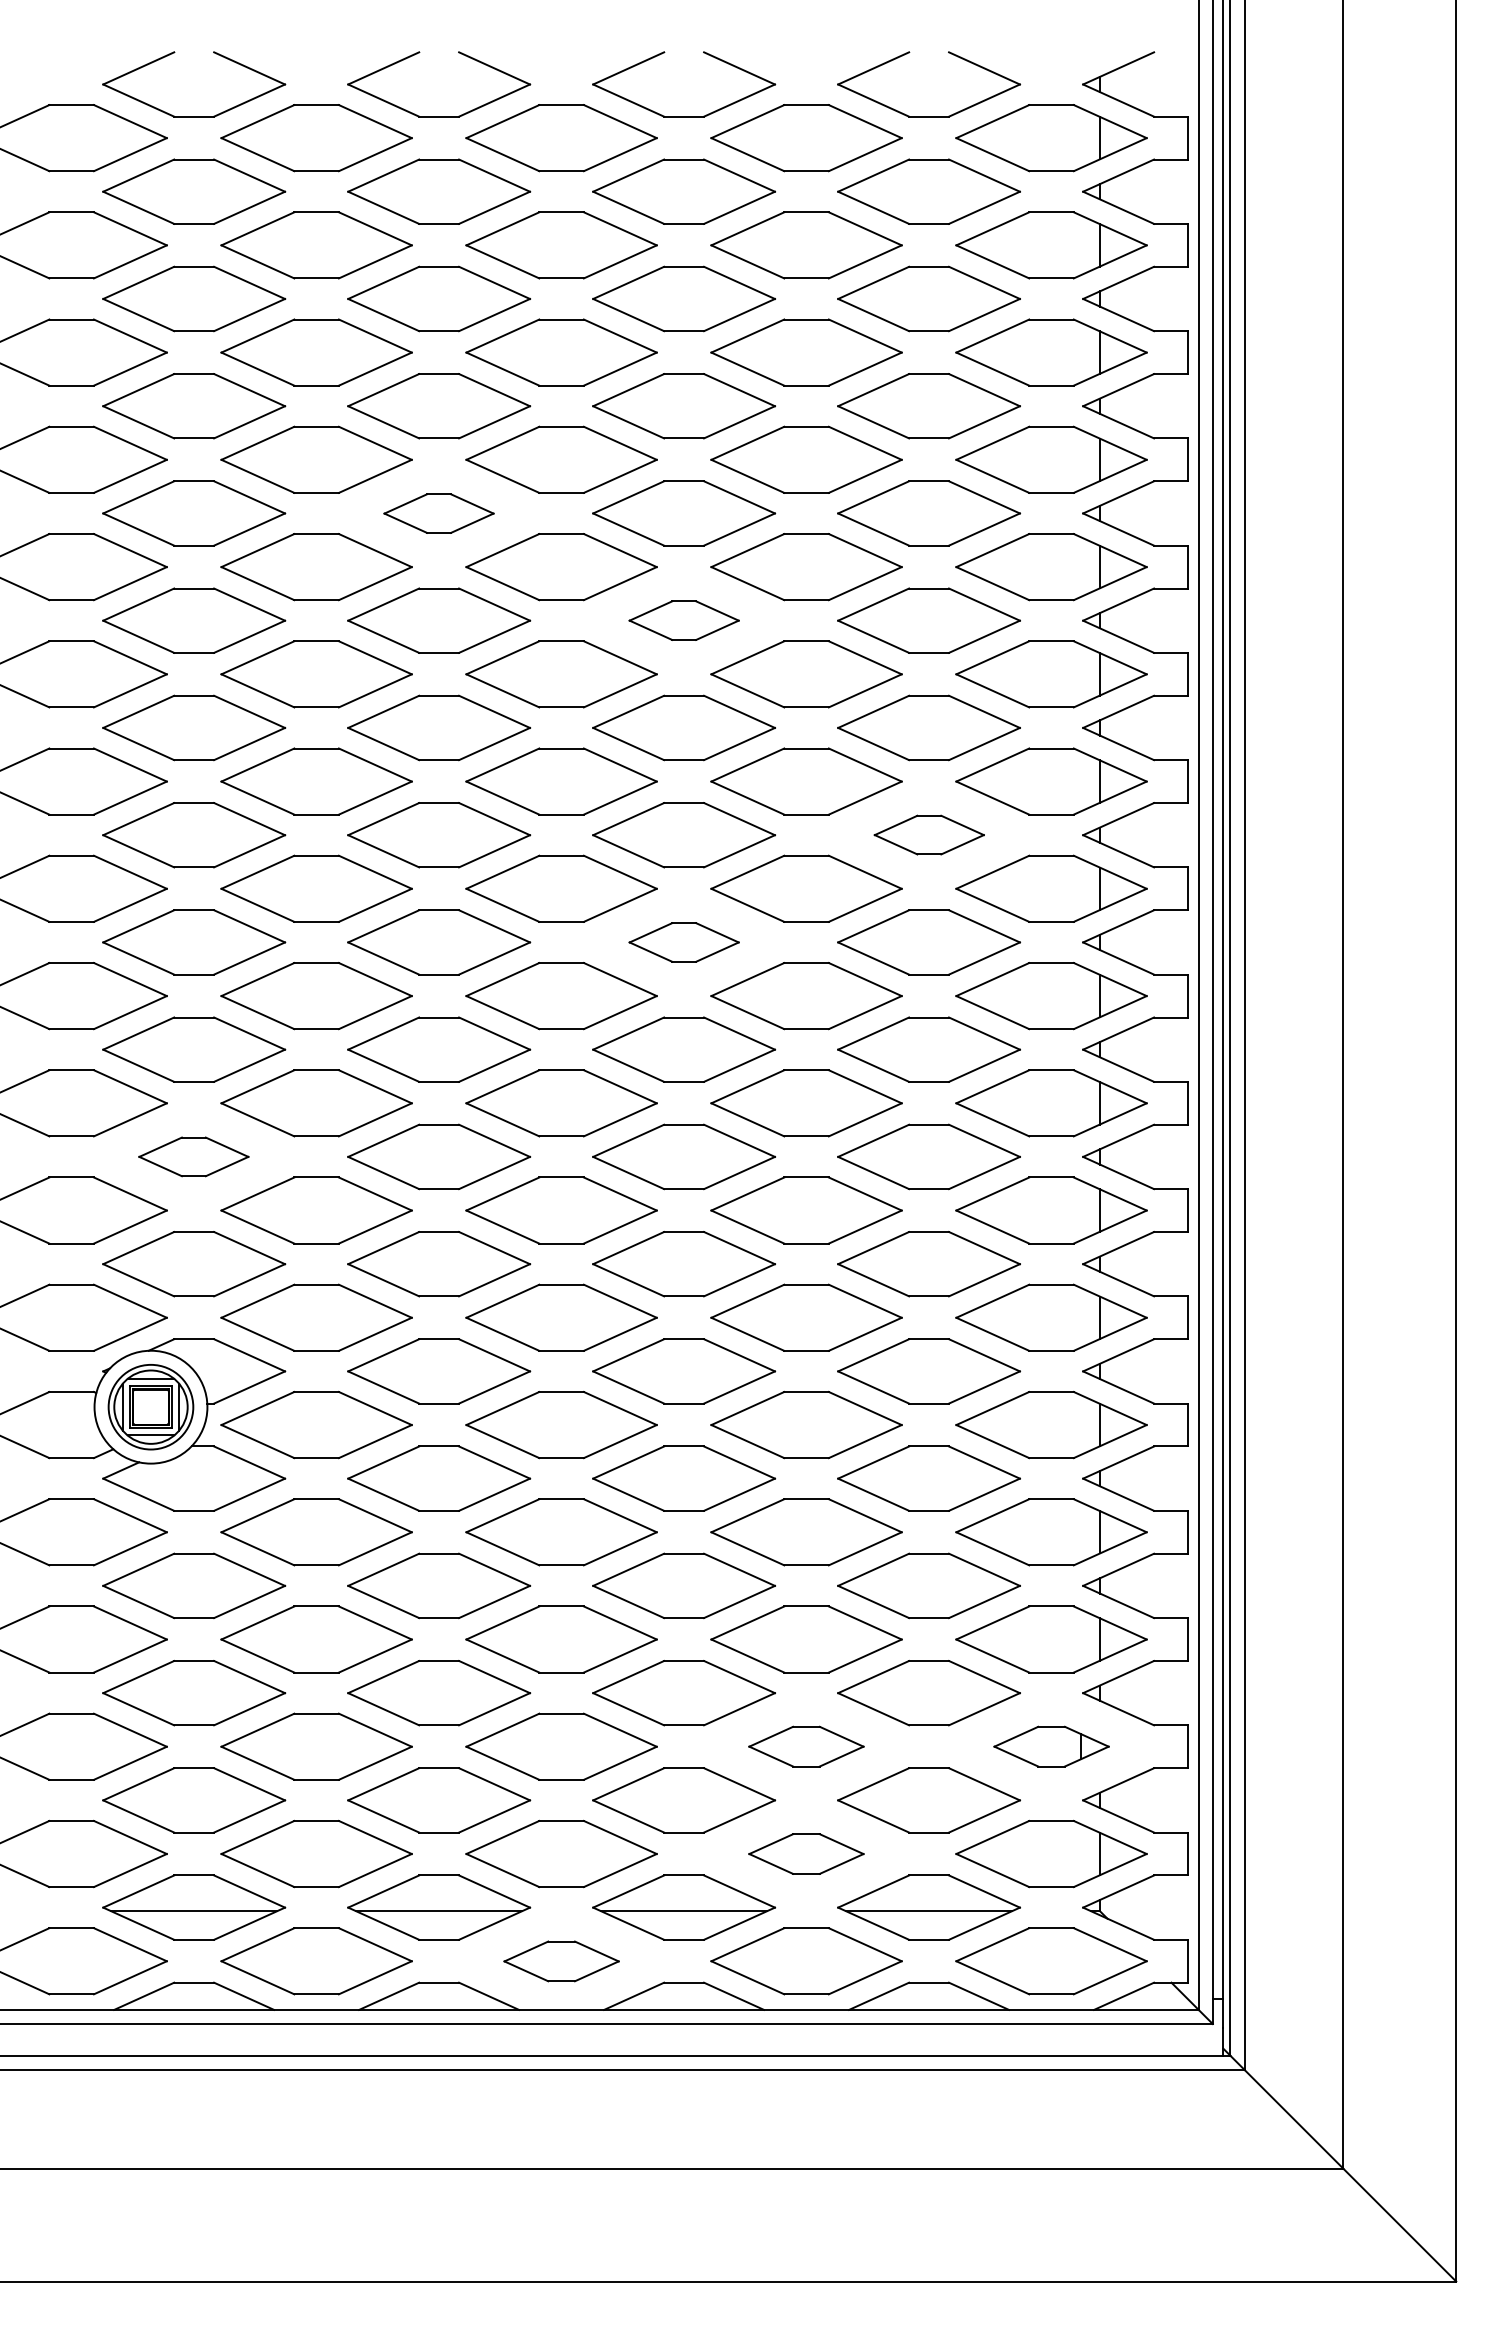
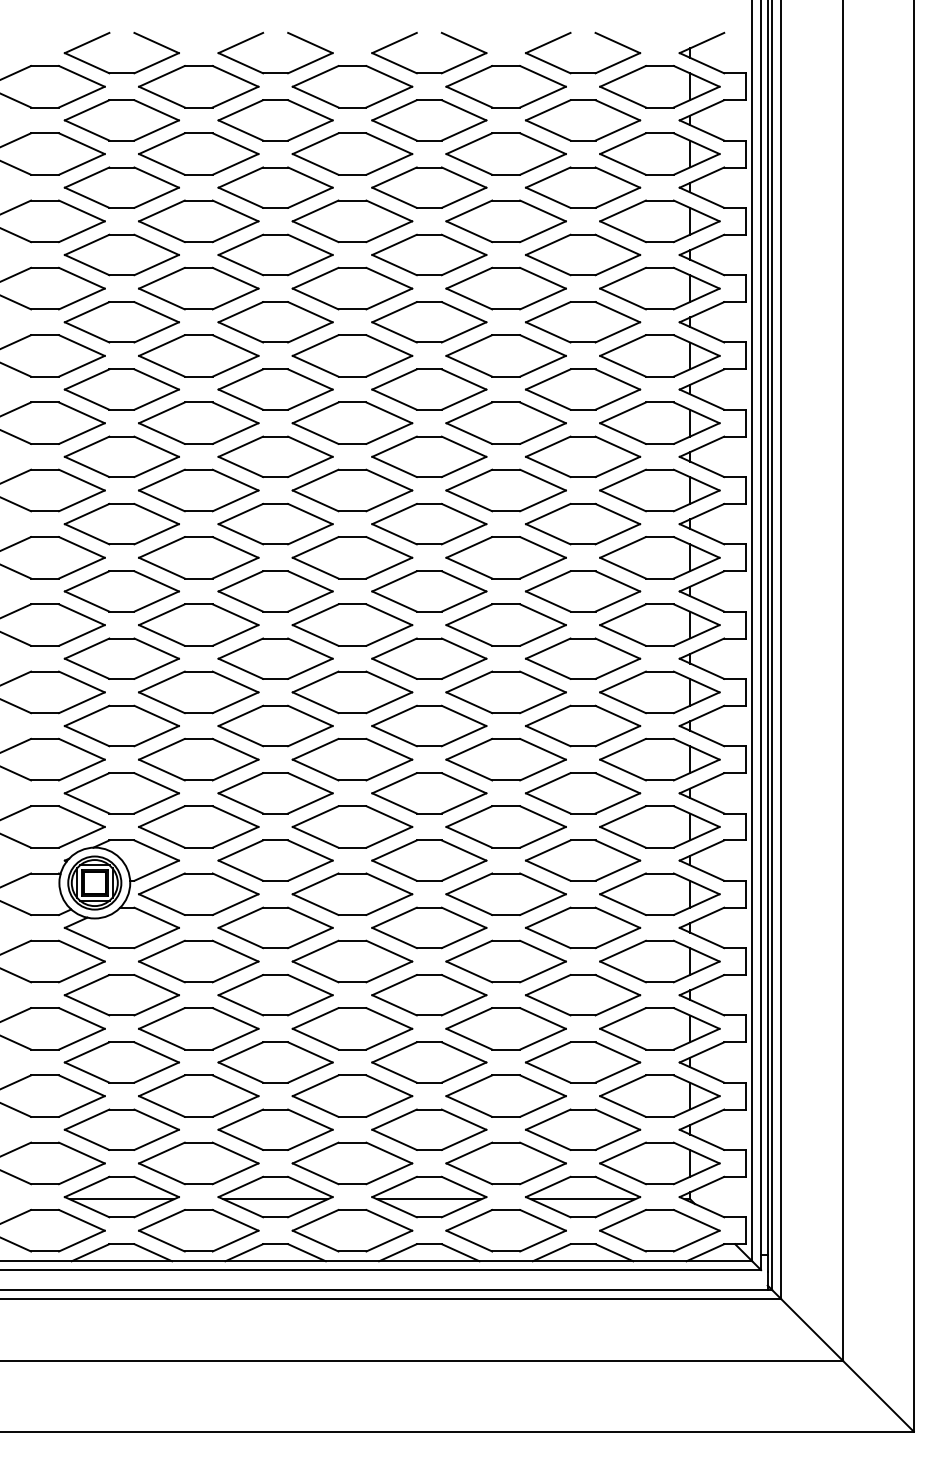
part: (438, 513) -> (275, 322), size x1.67
part: (684, 620) -> (429, 389), size x1.67
part: (929, 834) -> (583, 523), size x1.67
part: (684, 942) -> (429, 591), size x1.67
part: (193, 1156) -> (121, 725), size x1.67
part: (805, 1745) -> (505, 1095), size x1.67
part: (1050, 1745) -> (659, 1095), size x1.67
part: (805, 1854) -> (505, 1163), size x1.67
part: (561, 1960) -> (352, 1230), size x1.67

